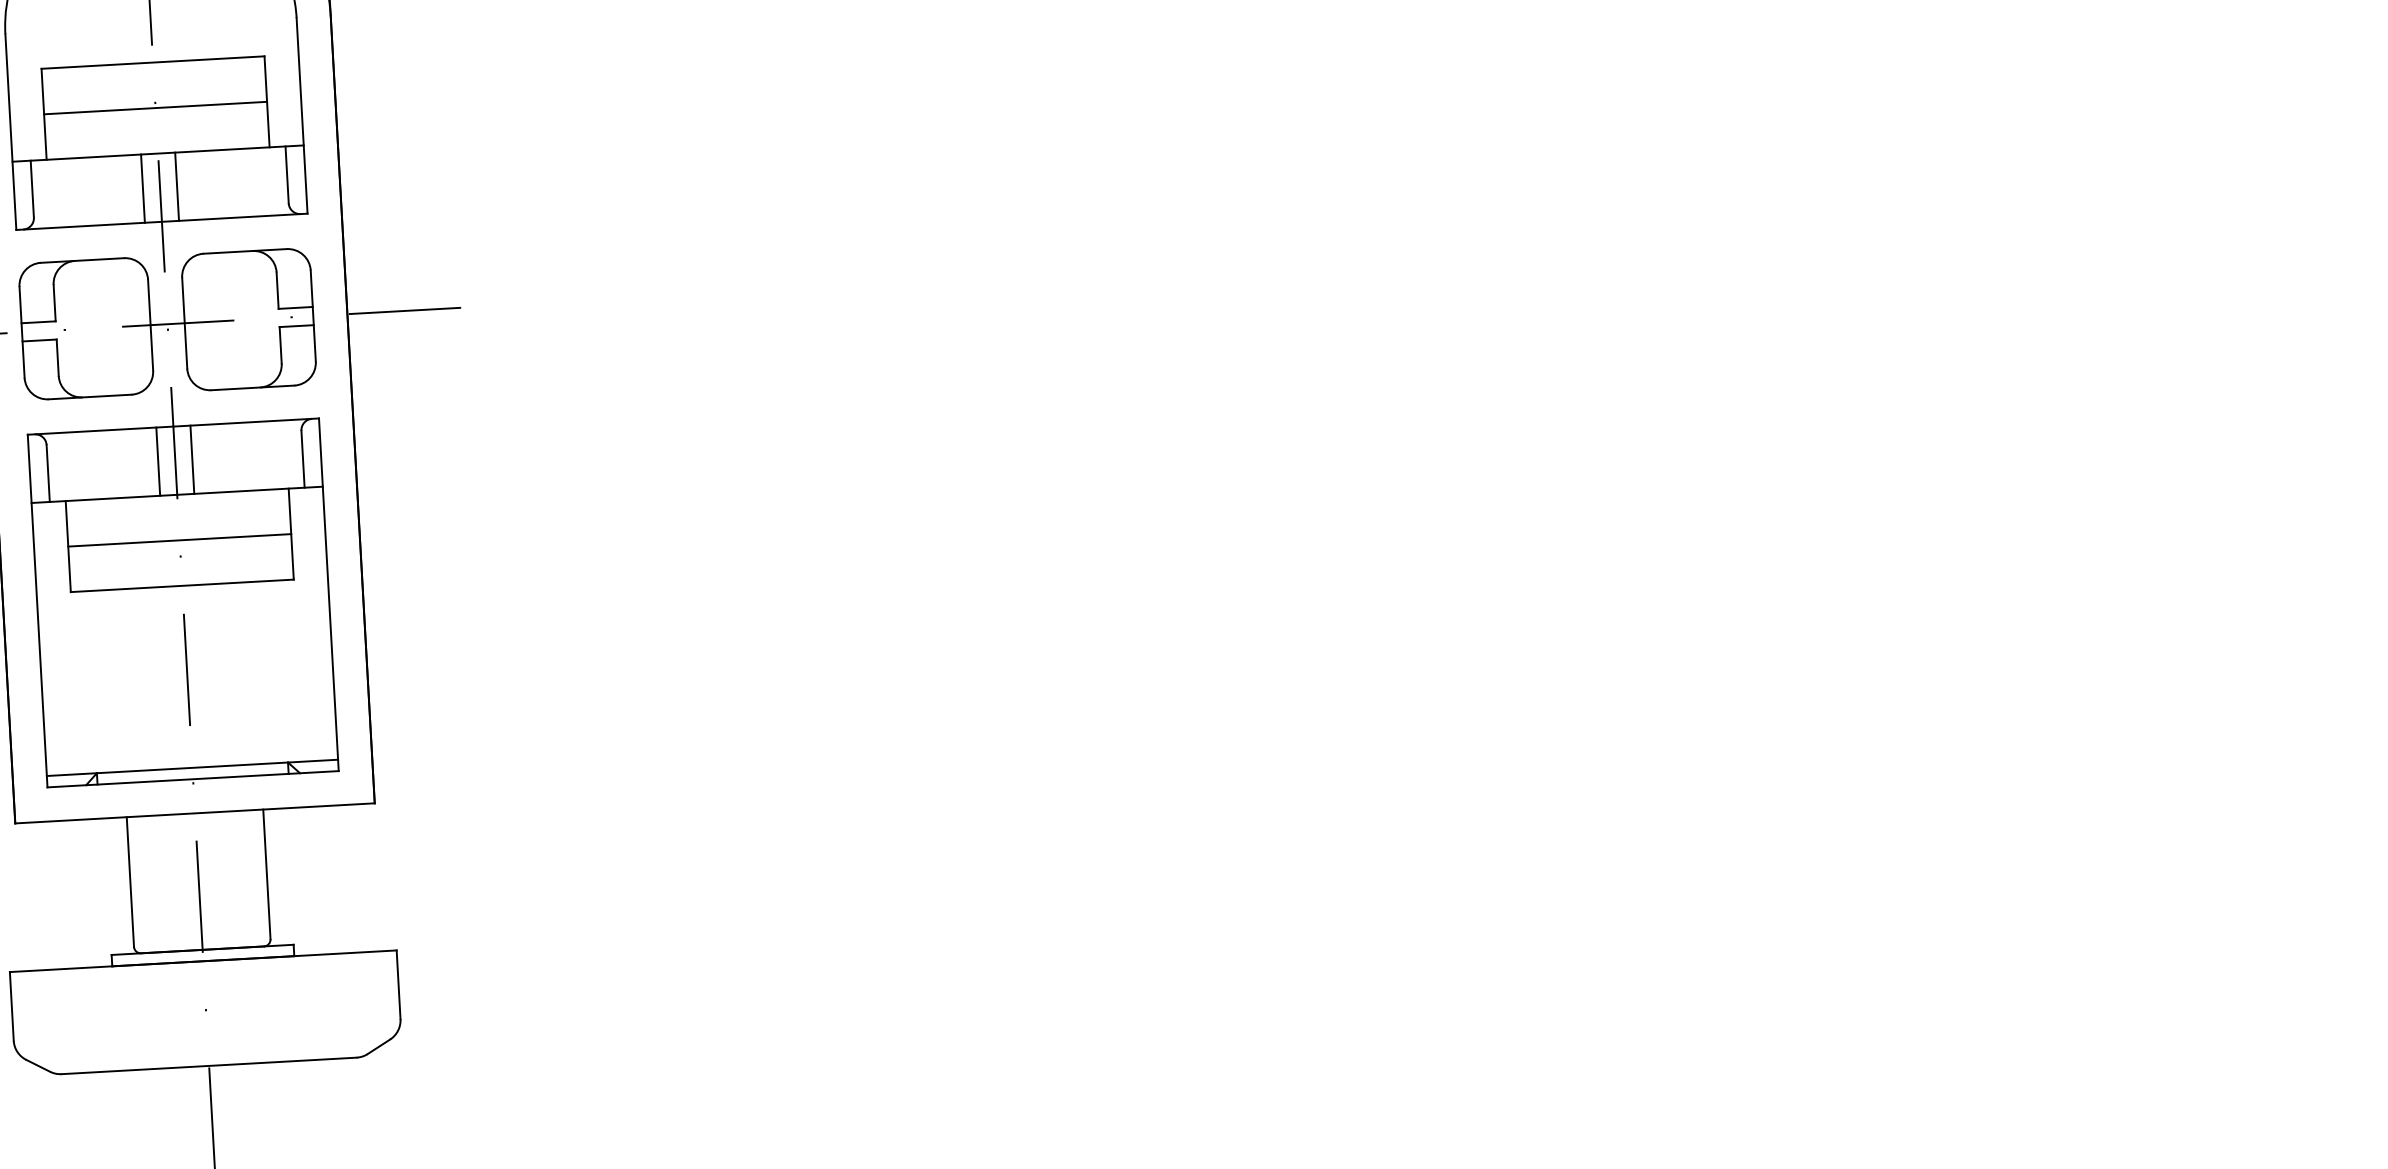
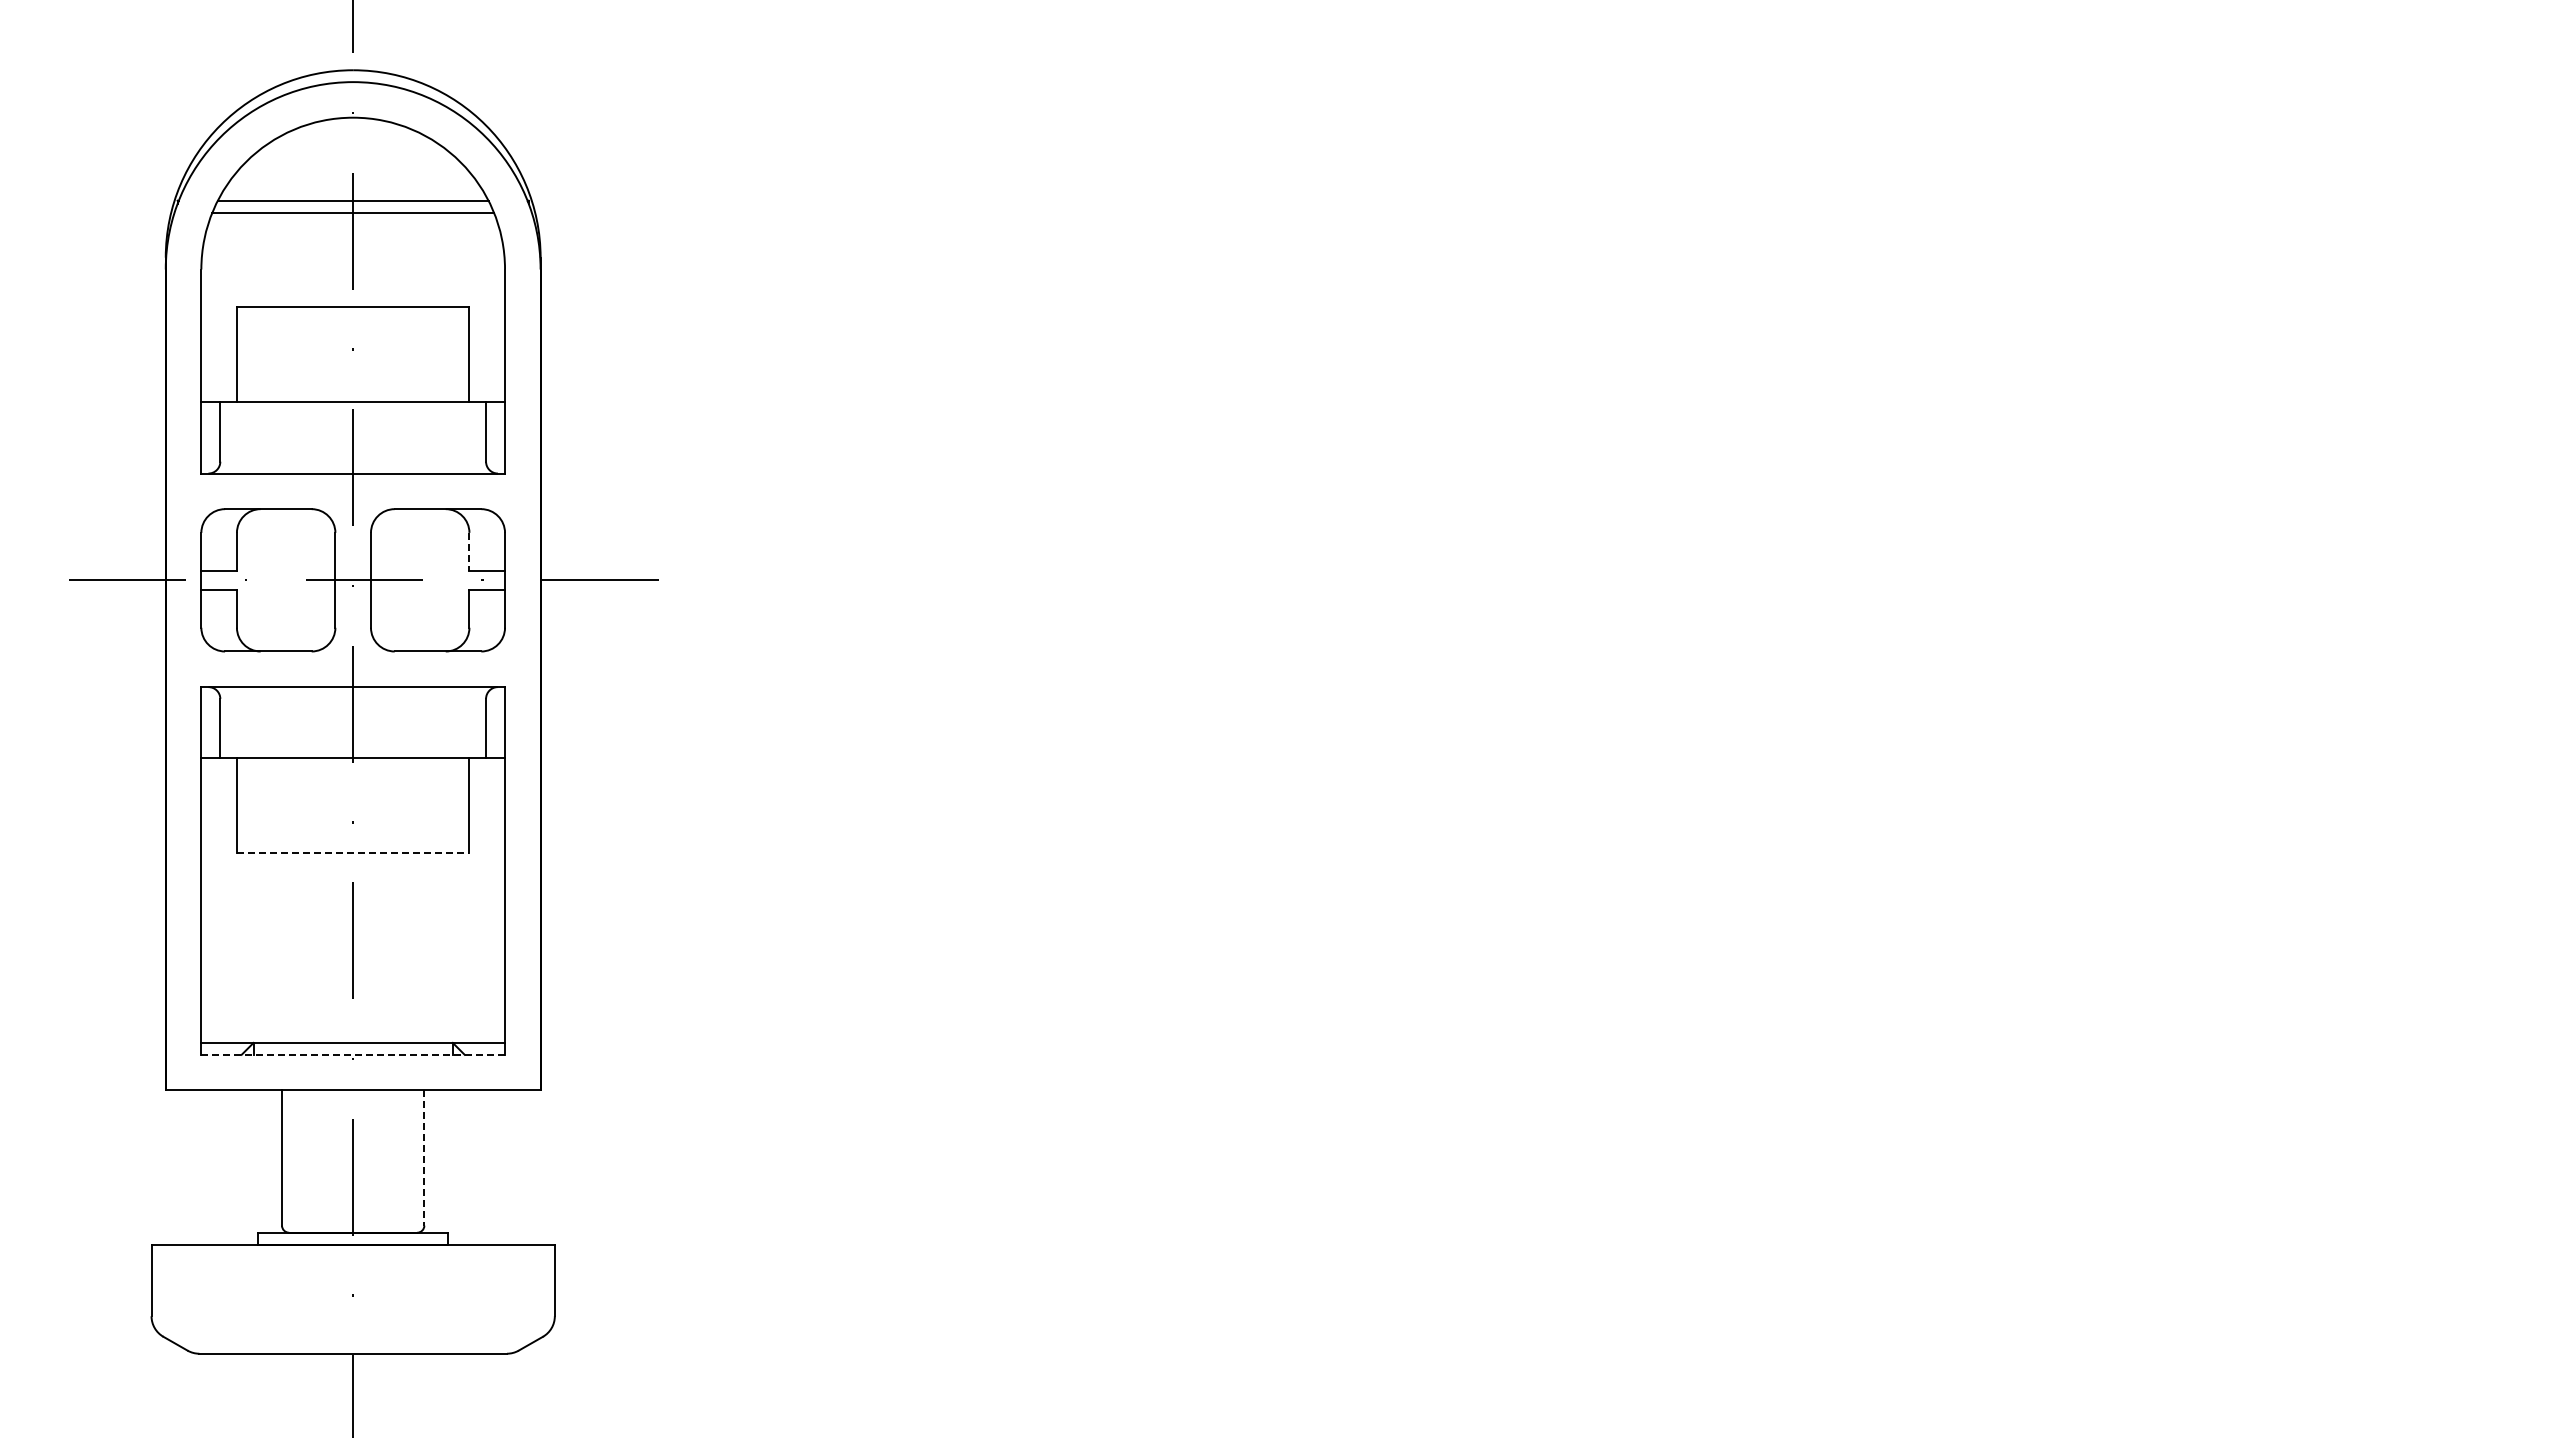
line: (154, 107) -> (352, 354), removed
line: (176, 186) -> (370, 437), removed
line: (143, 188) -> (335, 437), removed
line: (277, 290) -> (469, 551), solid -> dashed
line: (191, 459) -> (370, 722), removed
line: (158, 461) -> (335, 722), removed
line: (179, 540) -> (352, 805), removed
line: (182, 586) -> (353, 853), solid -> dashed
line: (193, 778) -> (353, 1054), solid -> dashed
line: (267, 874) -> (424, 1158), solid -> dashed

